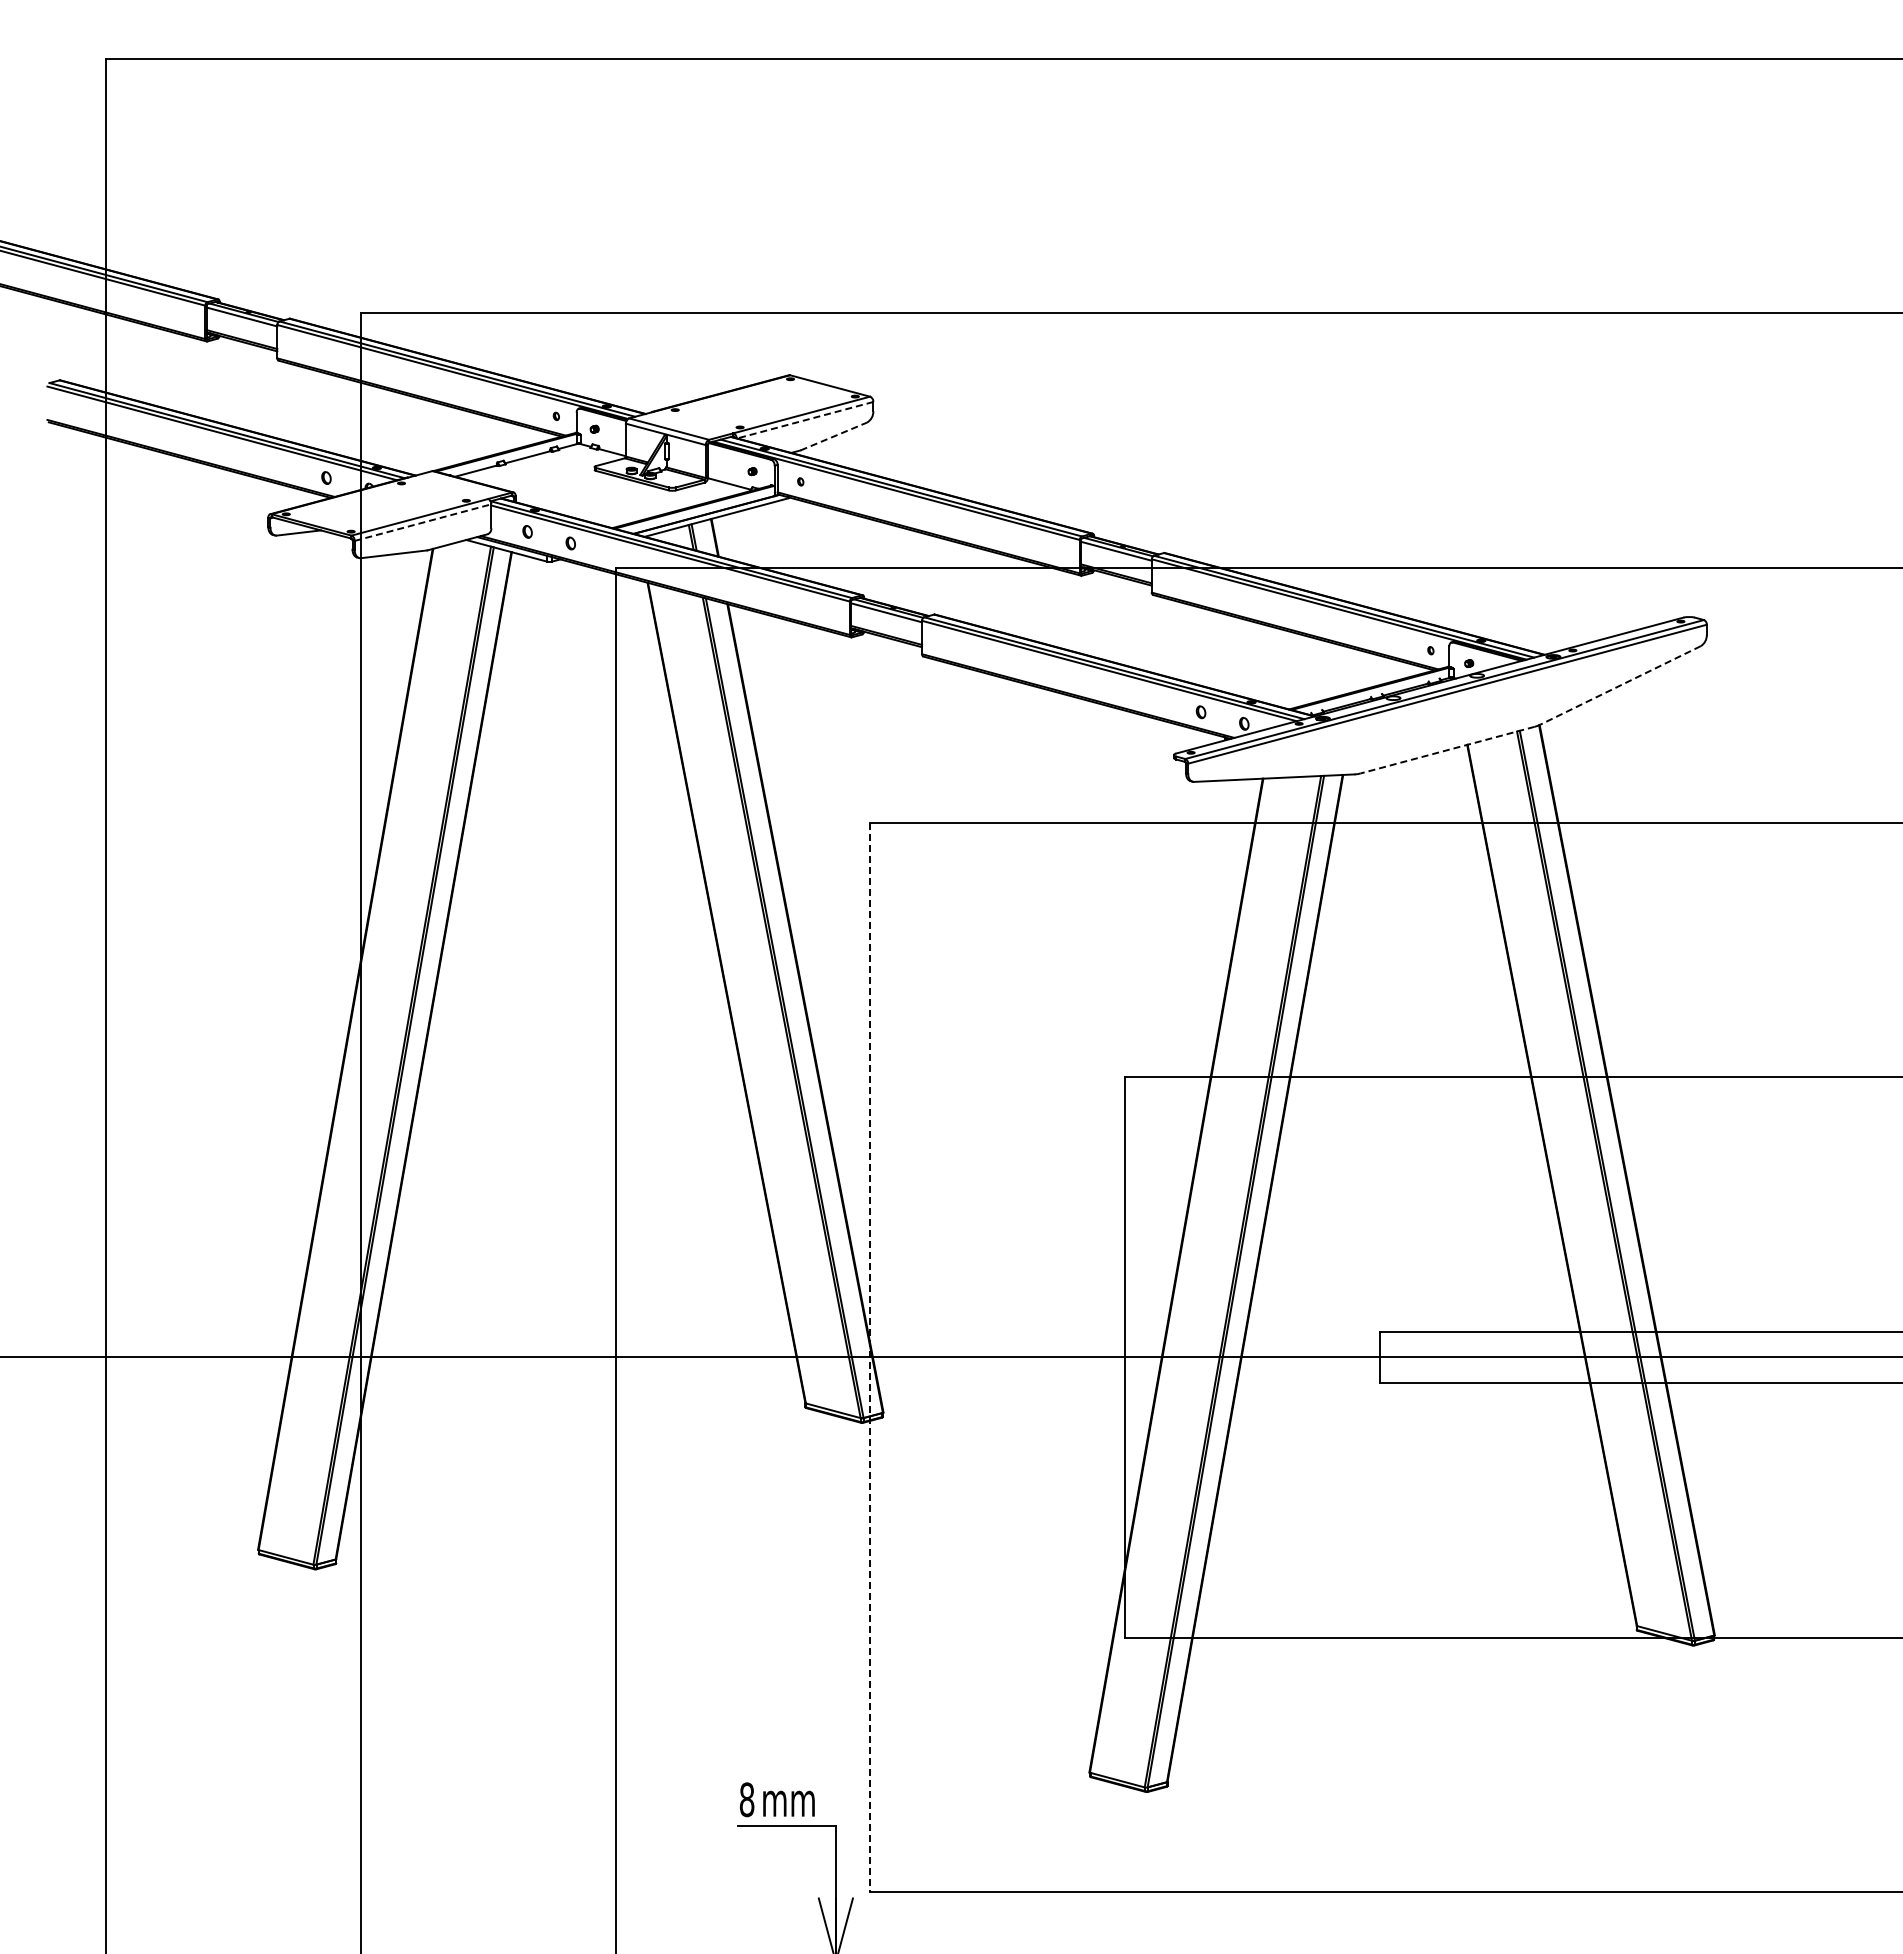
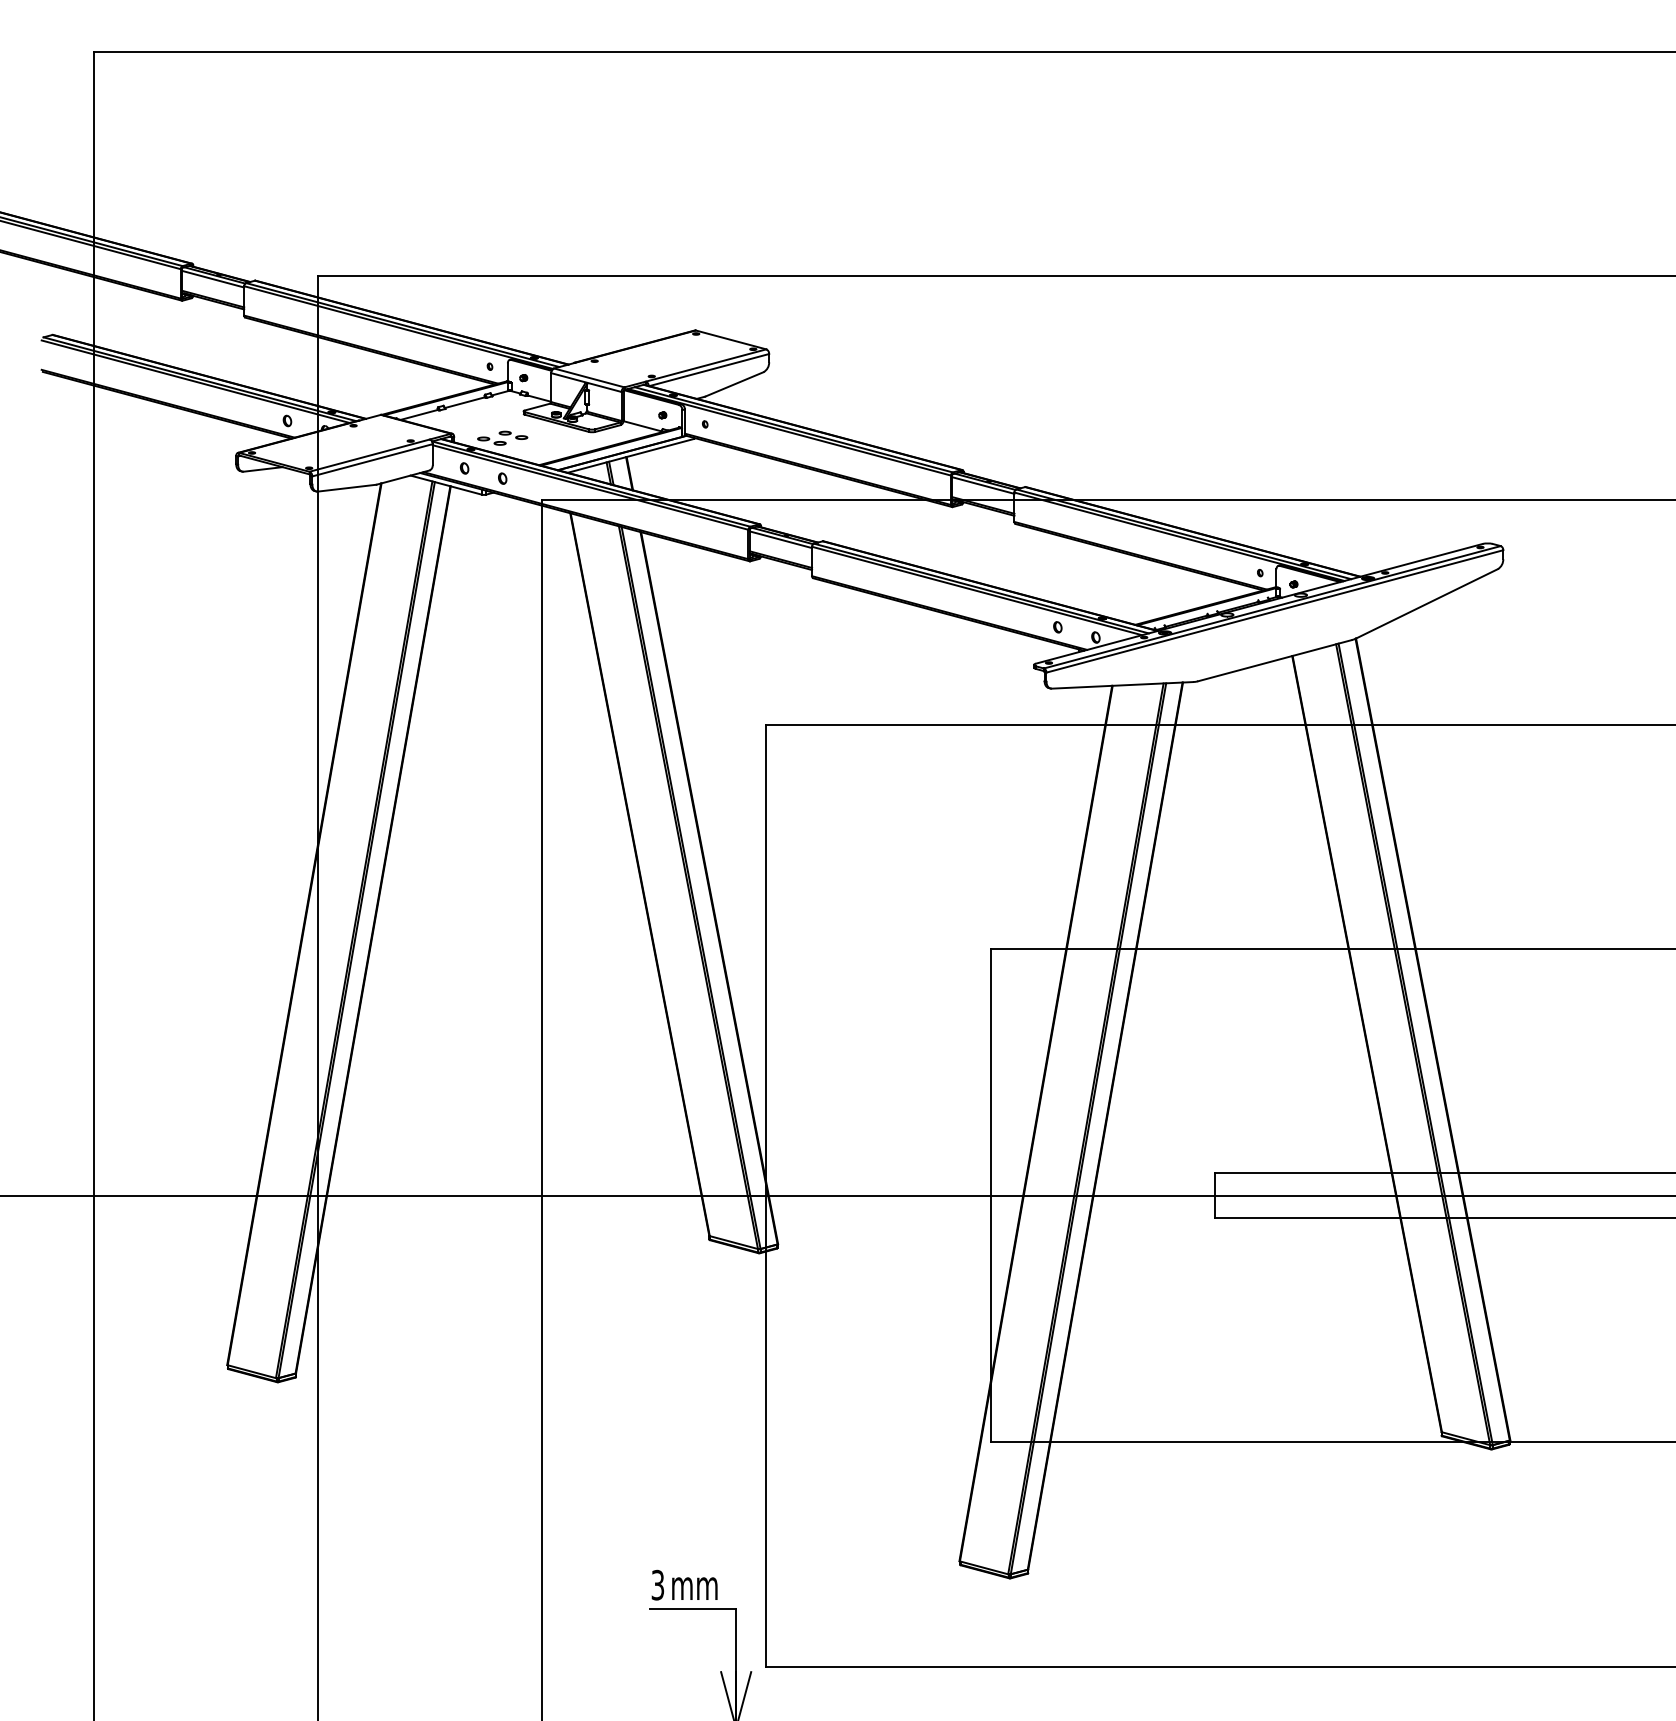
line: (804, 420) -> (708, 370), dashed -> solid
line: (833, 436) -> (734, 384), dashed -> solid
part: (570, 497) -> (502, 438), added
line: (423, 522) -> (372, 460), dashed -> solid
line: (1620, 685) -> (1427, 603), dashed -> solid
line: (1447, 750) -> (1274, 660), dashed -> solid
line: (870, 1357) -> (766, 1195), dashed -> solid
text: (746, 1799) -> (657, 1584), 8 -> 3

